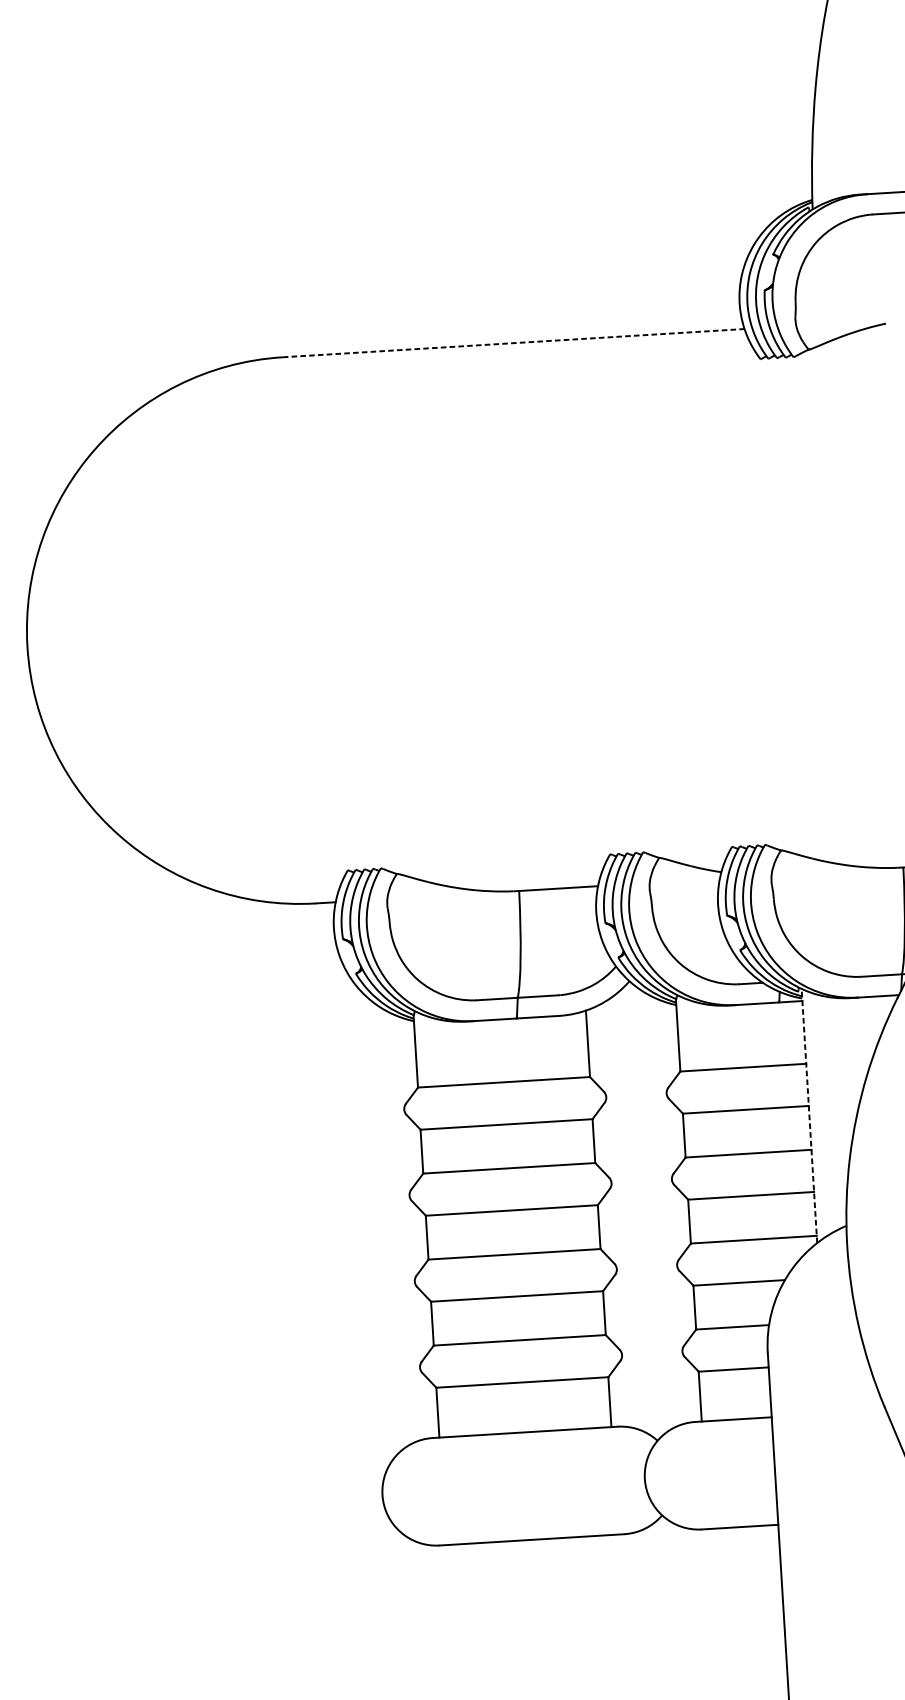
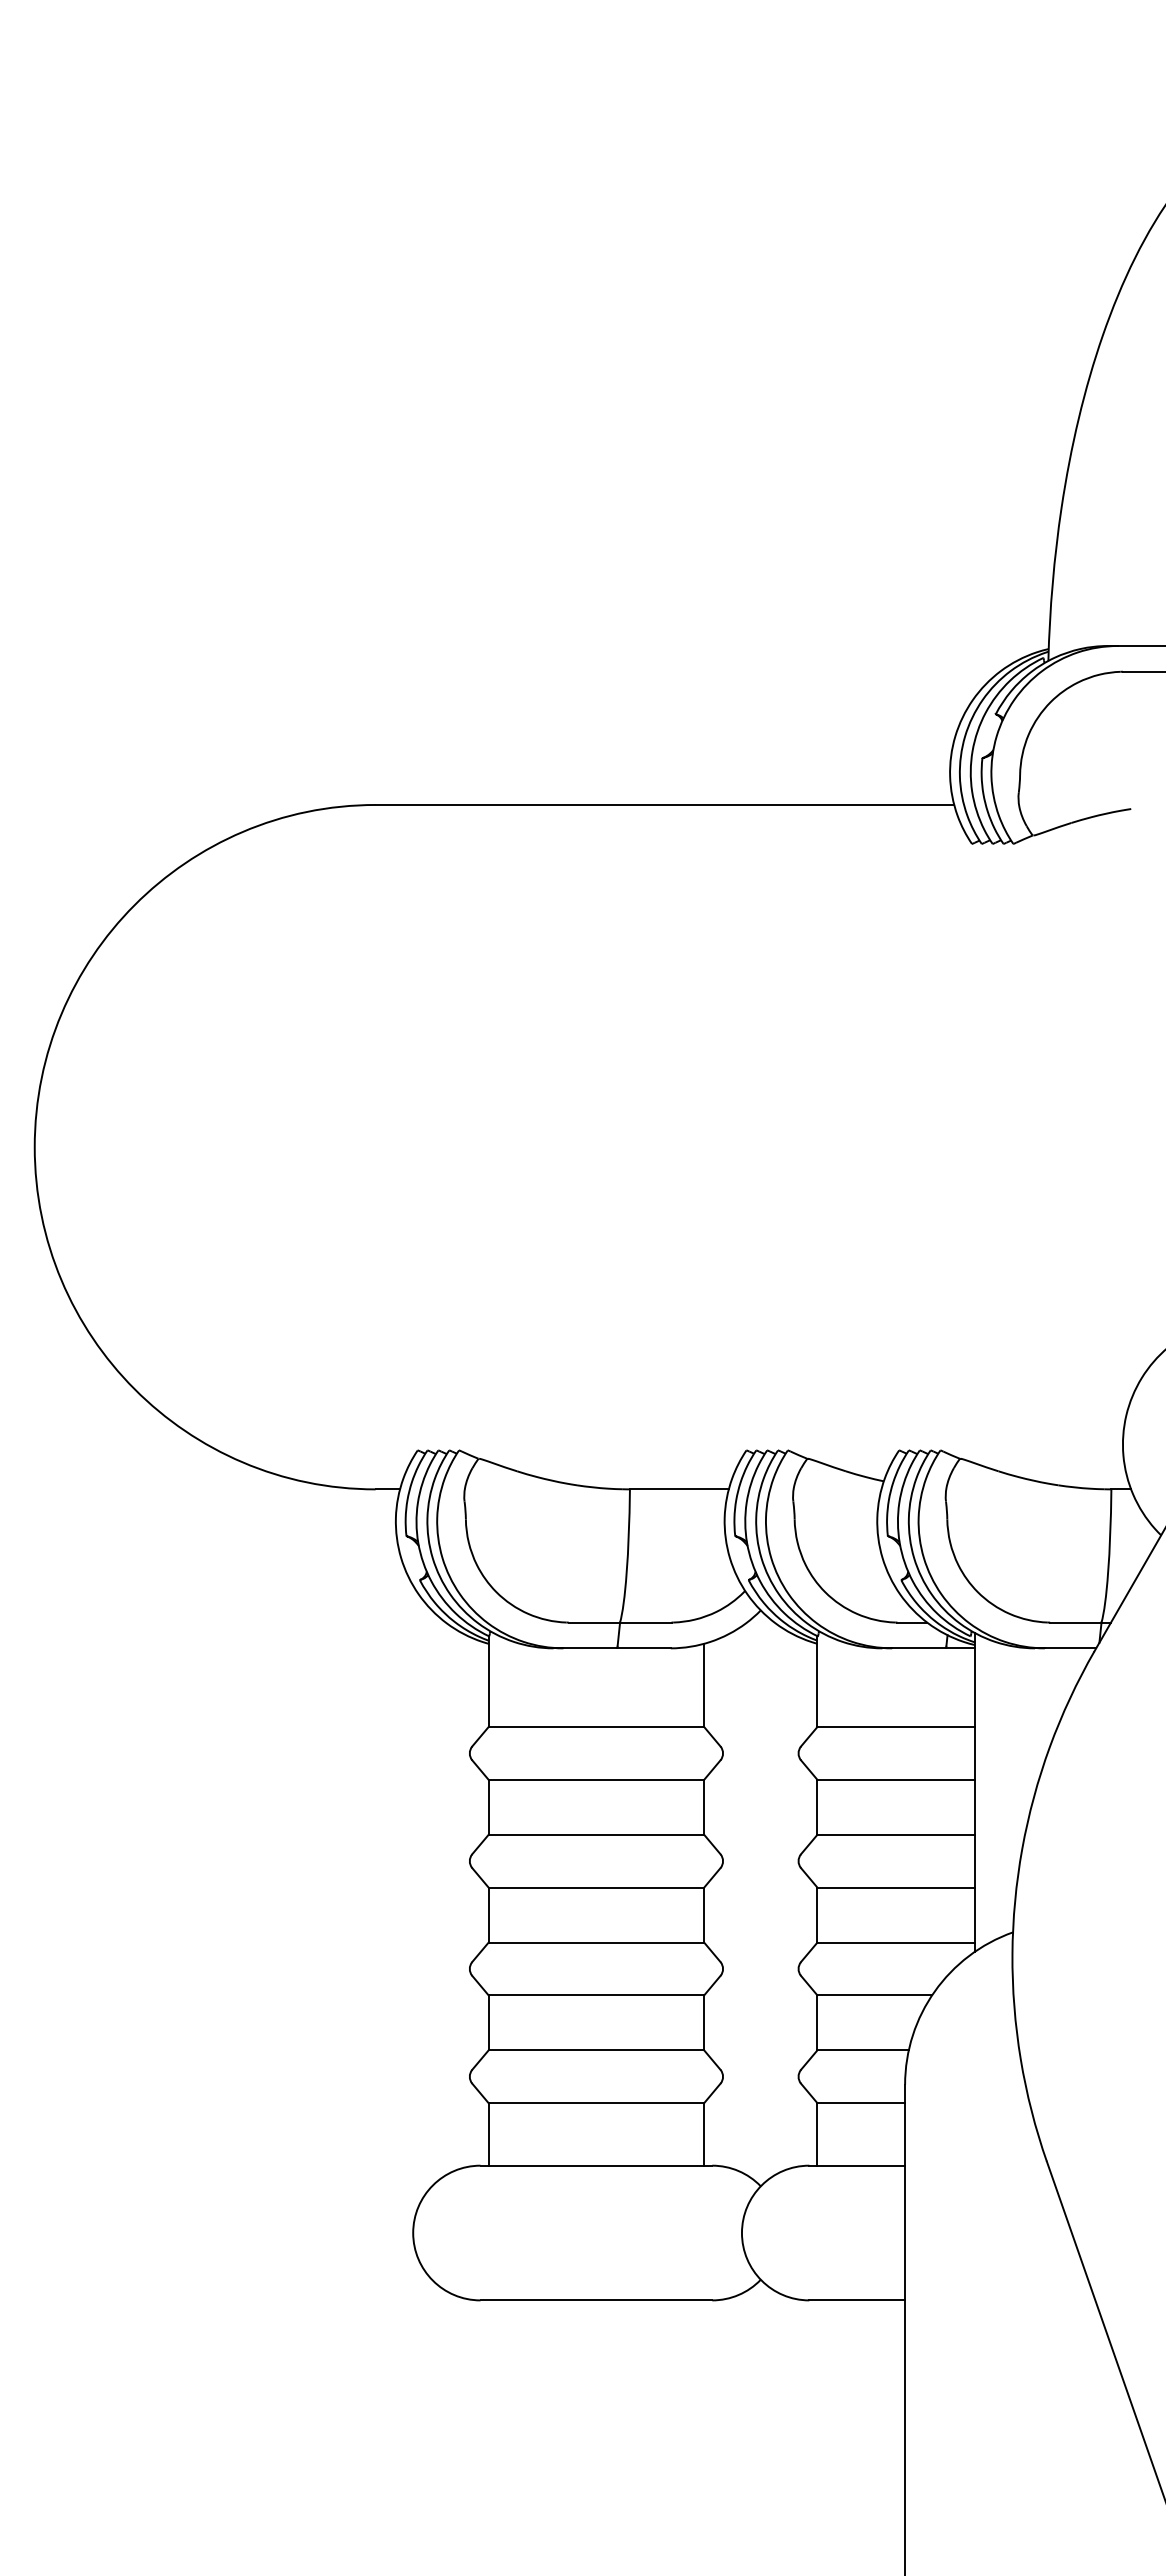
line: (514, 342) -> (665, 804), dashed -> solid
line: (809, 1115) -> (975, 1791), dashed -> solid

